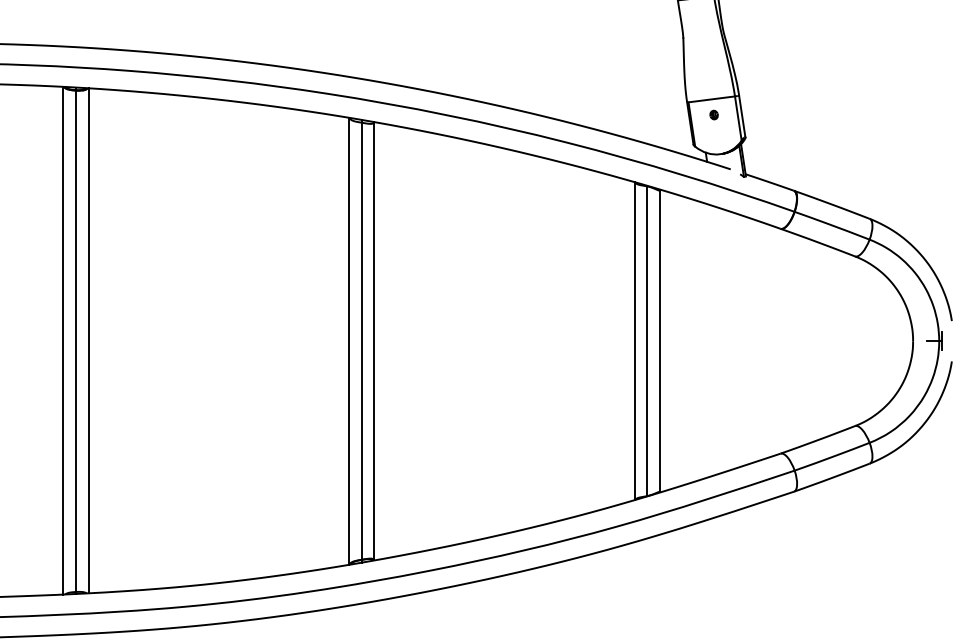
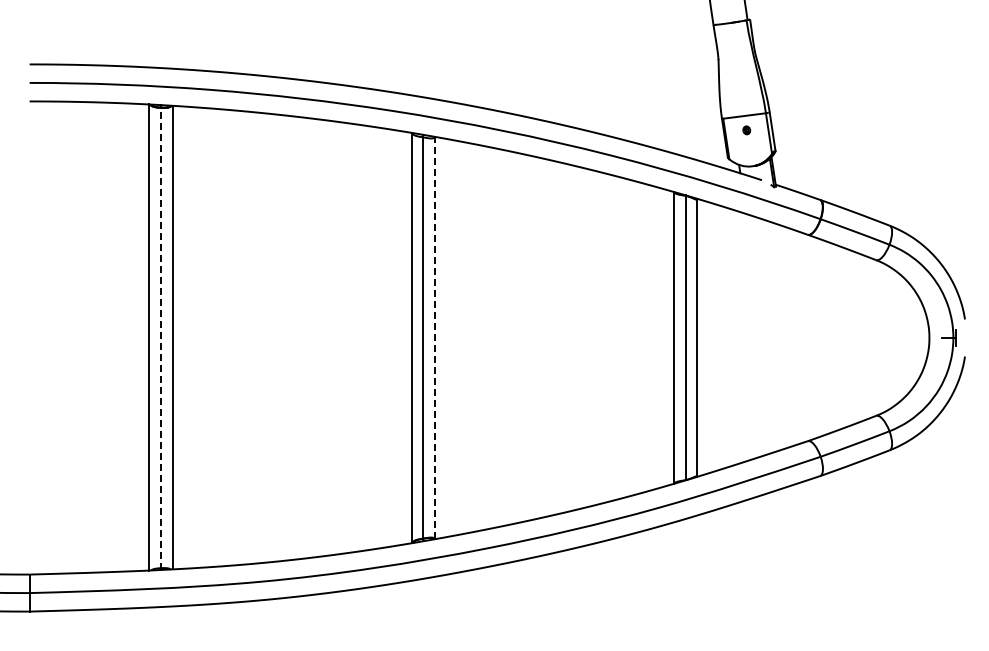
line: (373, 340) -> (434, 337), solid -> dashed
line: (75, 341) -> (160, 338), solid -> dashed

